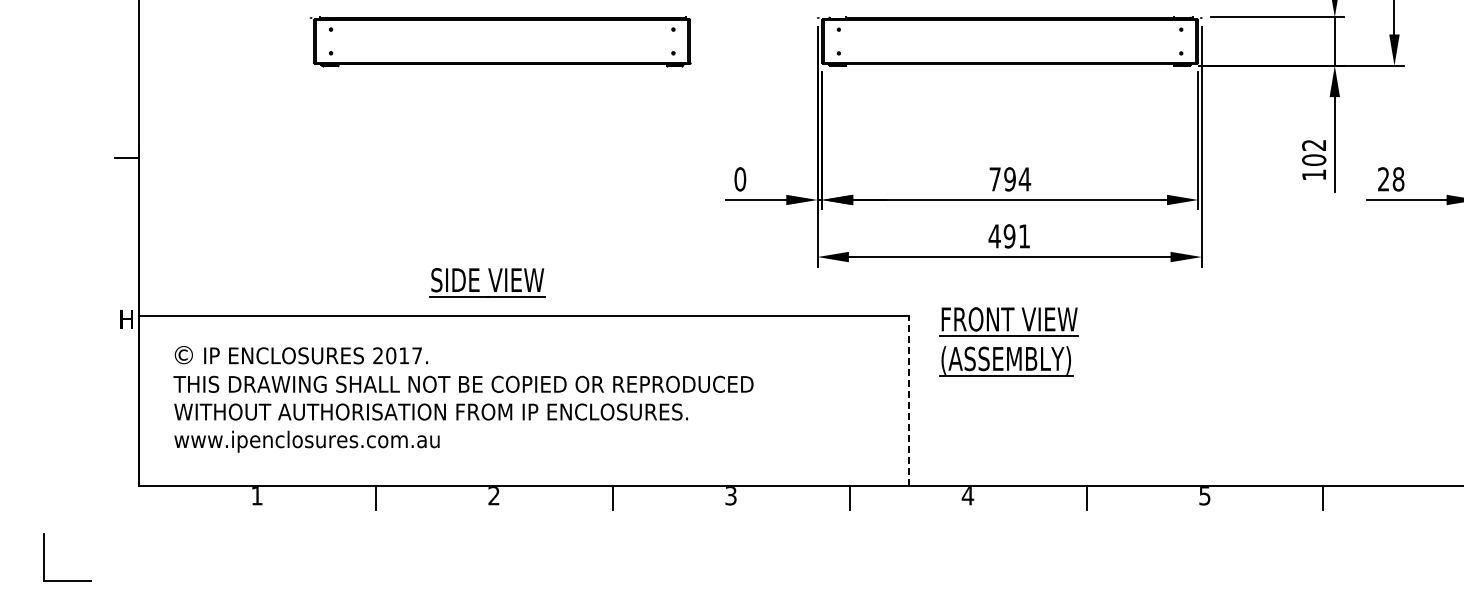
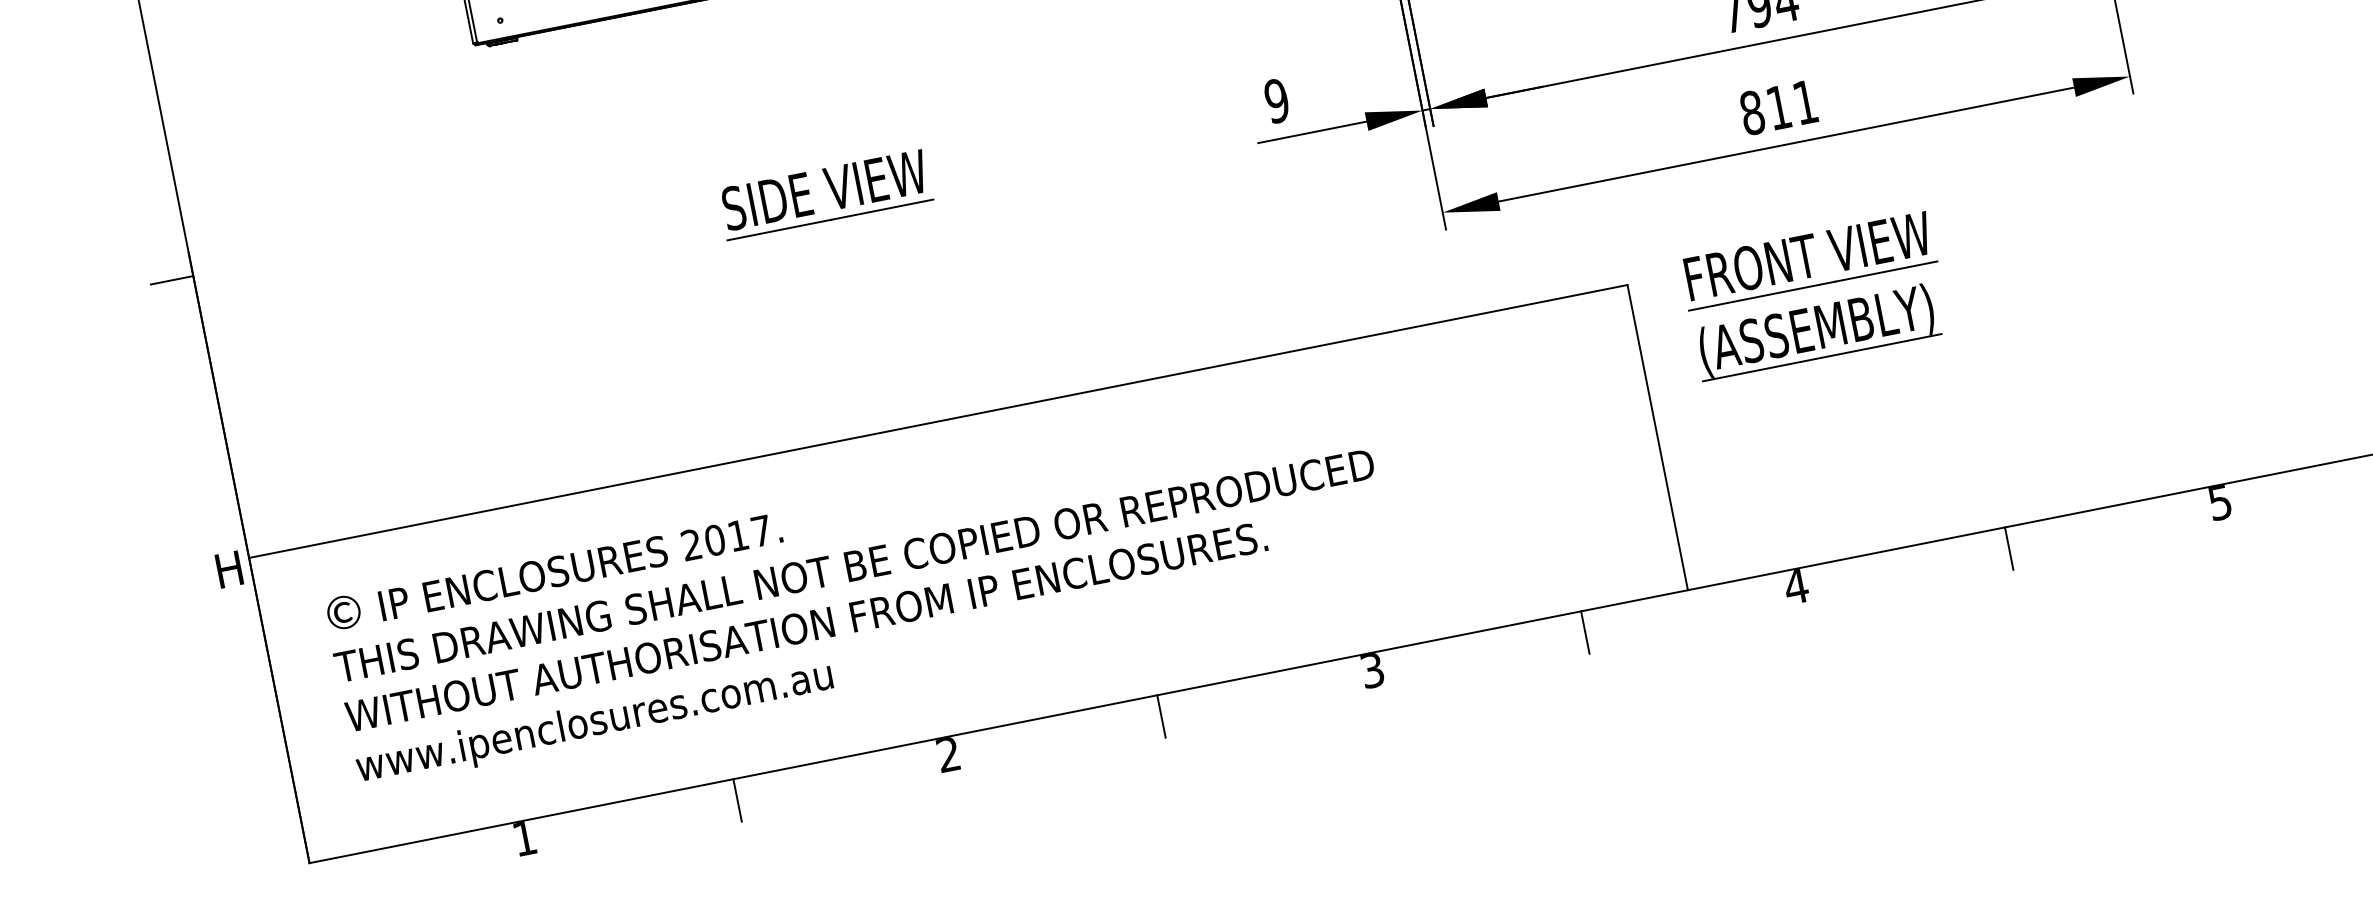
text: (740, 179) -> (1277, 101), 0 -> 9
text: (1001, 236) -> (1764, 110), 491 -> 811
part: (487, 282) -> (825, 194), moved
line: (909, 400) -> (1657, 436), dashed -> solid

